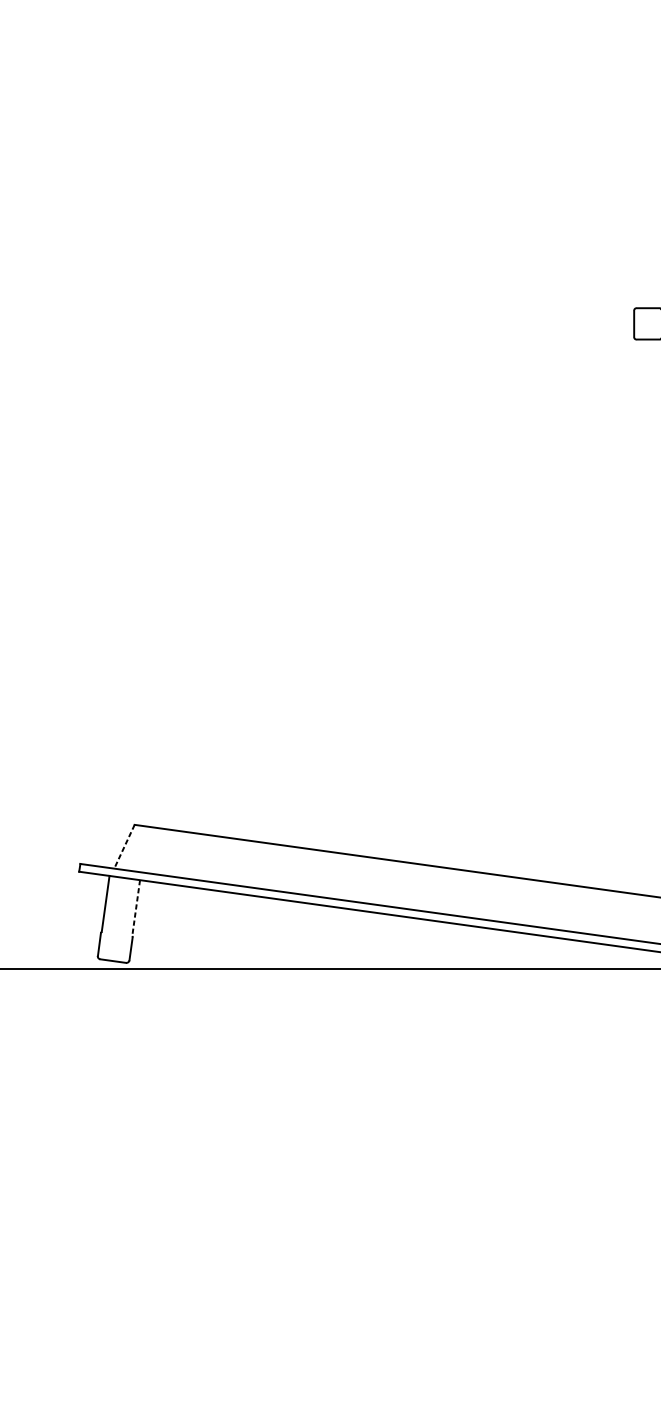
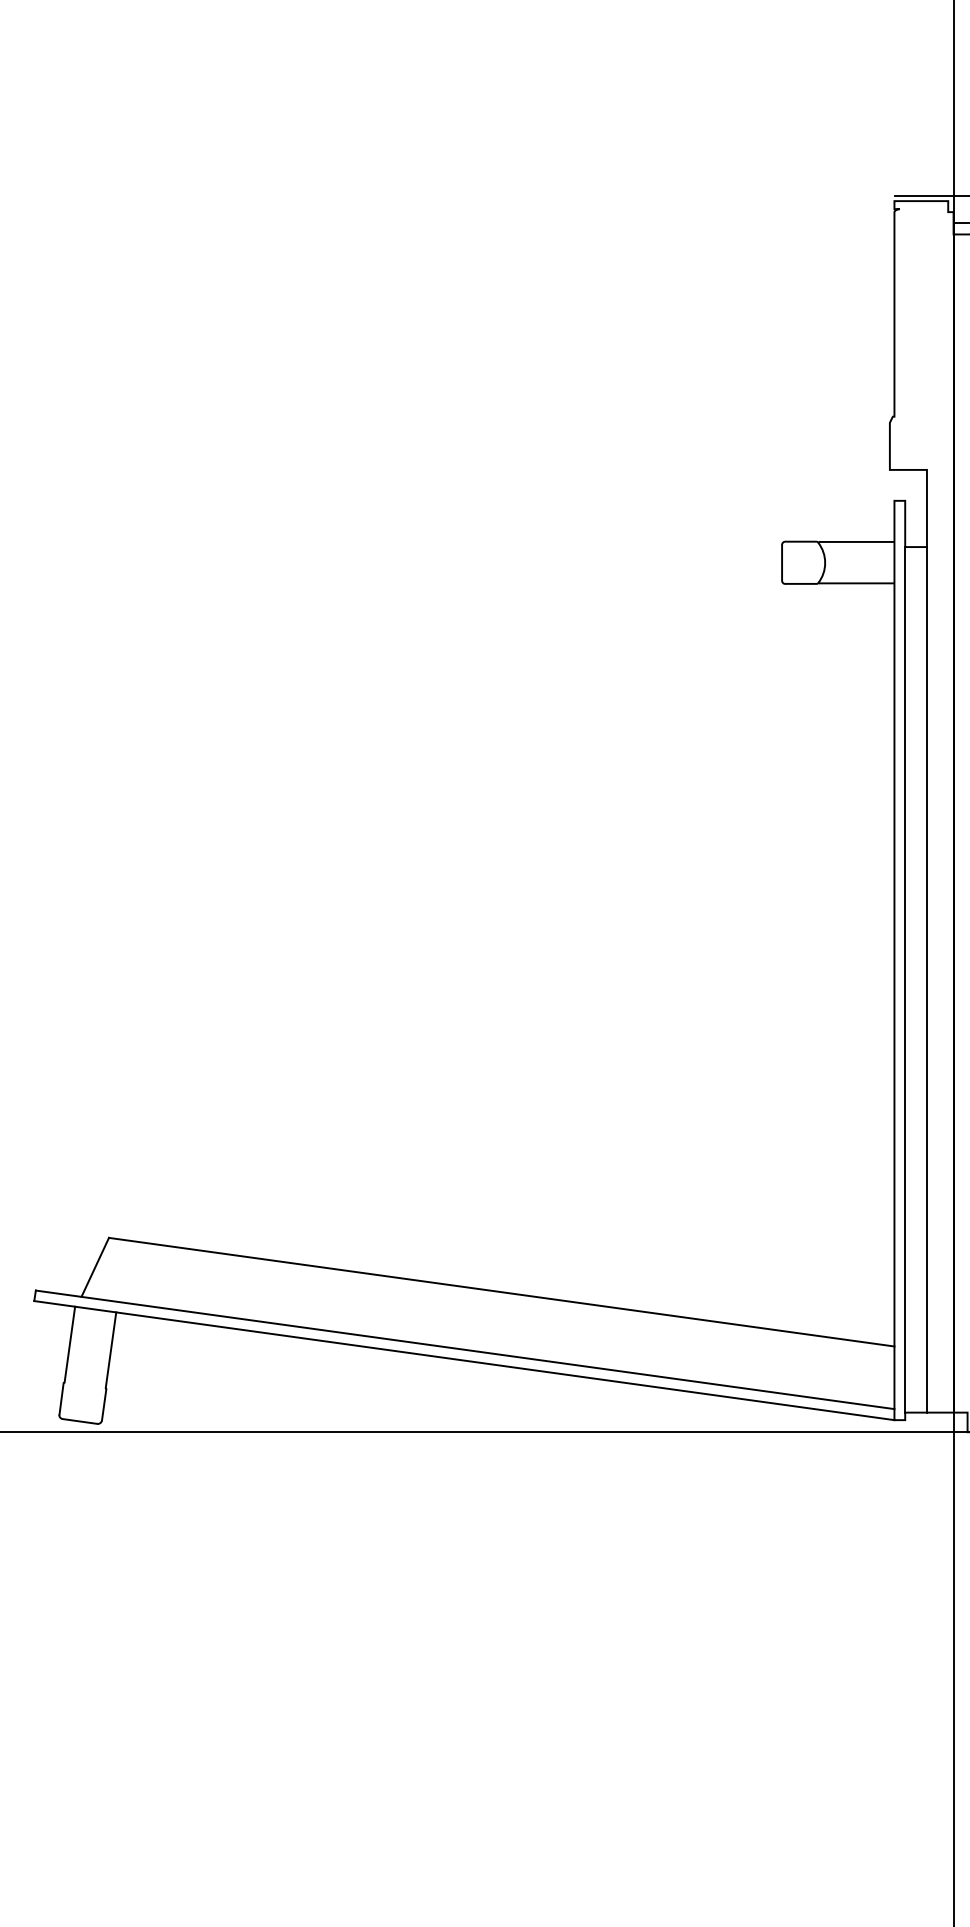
line: (124, 846) -> (95, 1267), dashed -> solid
line: (135, 908) -> (110, 1350), dashed -> solid

